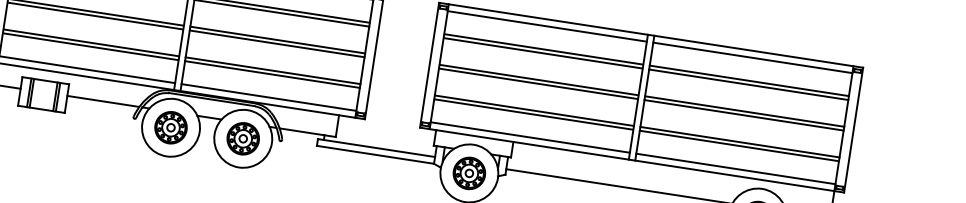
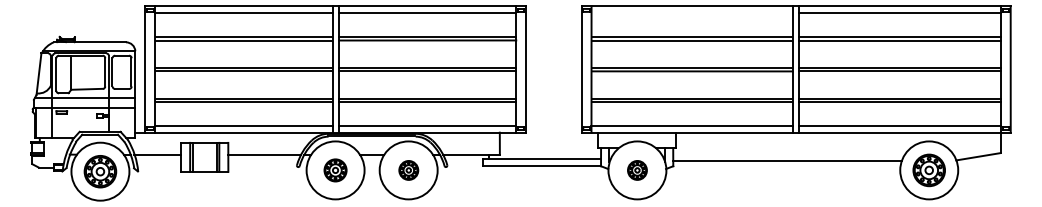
line: (546, 26) -> (691, 13), removed
part: (170, 127) -> (335, 170), size x0.7
part: (243, 138) -> (408, 170), size x0.6
part: (469, 173) -> (637, 170), size x0.6

